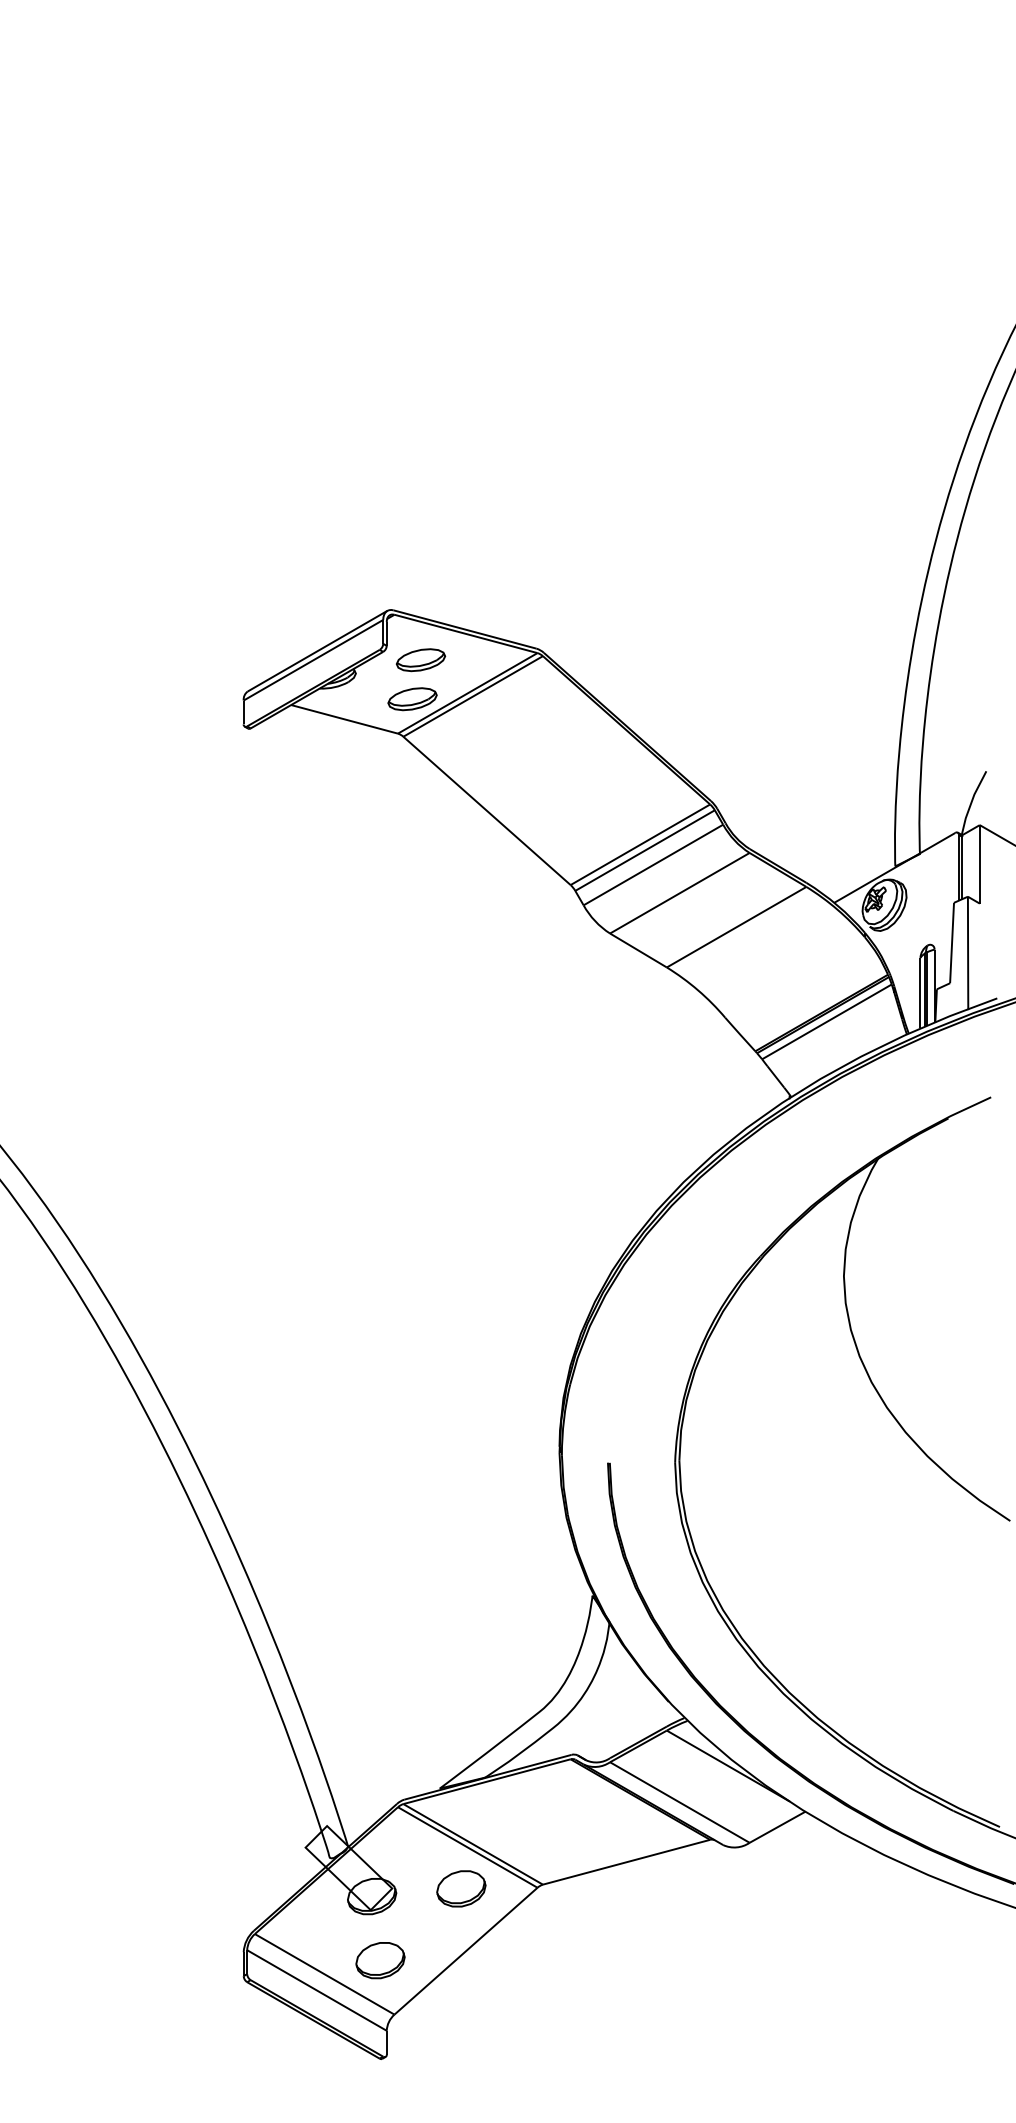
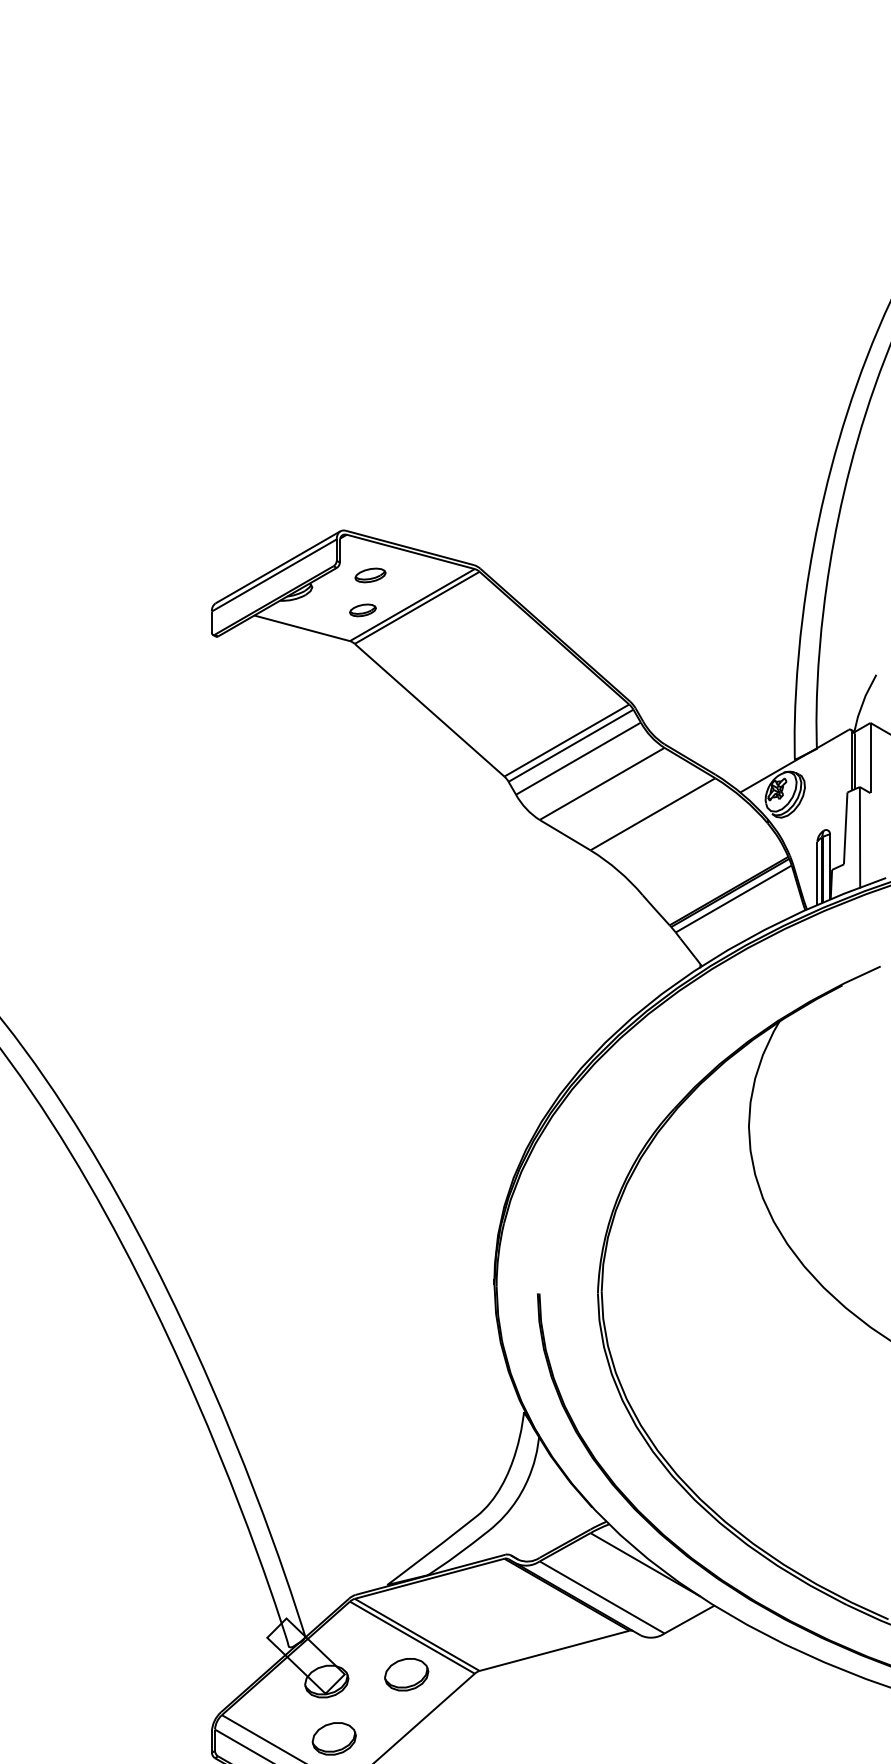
part: (420, 660) -> (370, 575), size x0.7
part: (412, 699) -> (362, 610), size x0.6

